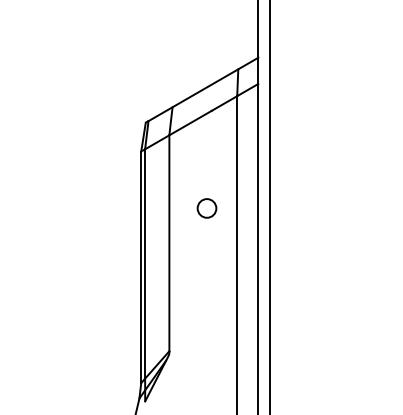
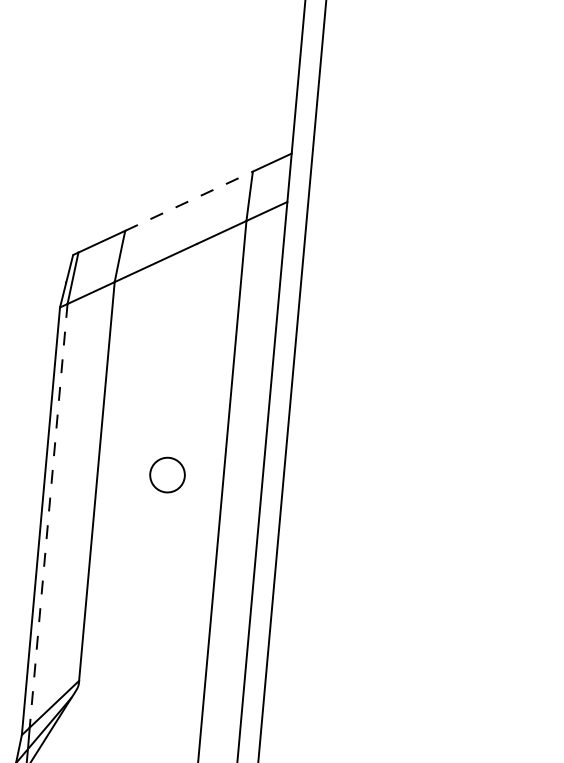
line: (205, 88) -> (189, 201), solid -> dashed
circle: (206, 208) -> (166, 475), moved
line: (145, 264) -> (49, 516), solid -> dashed

